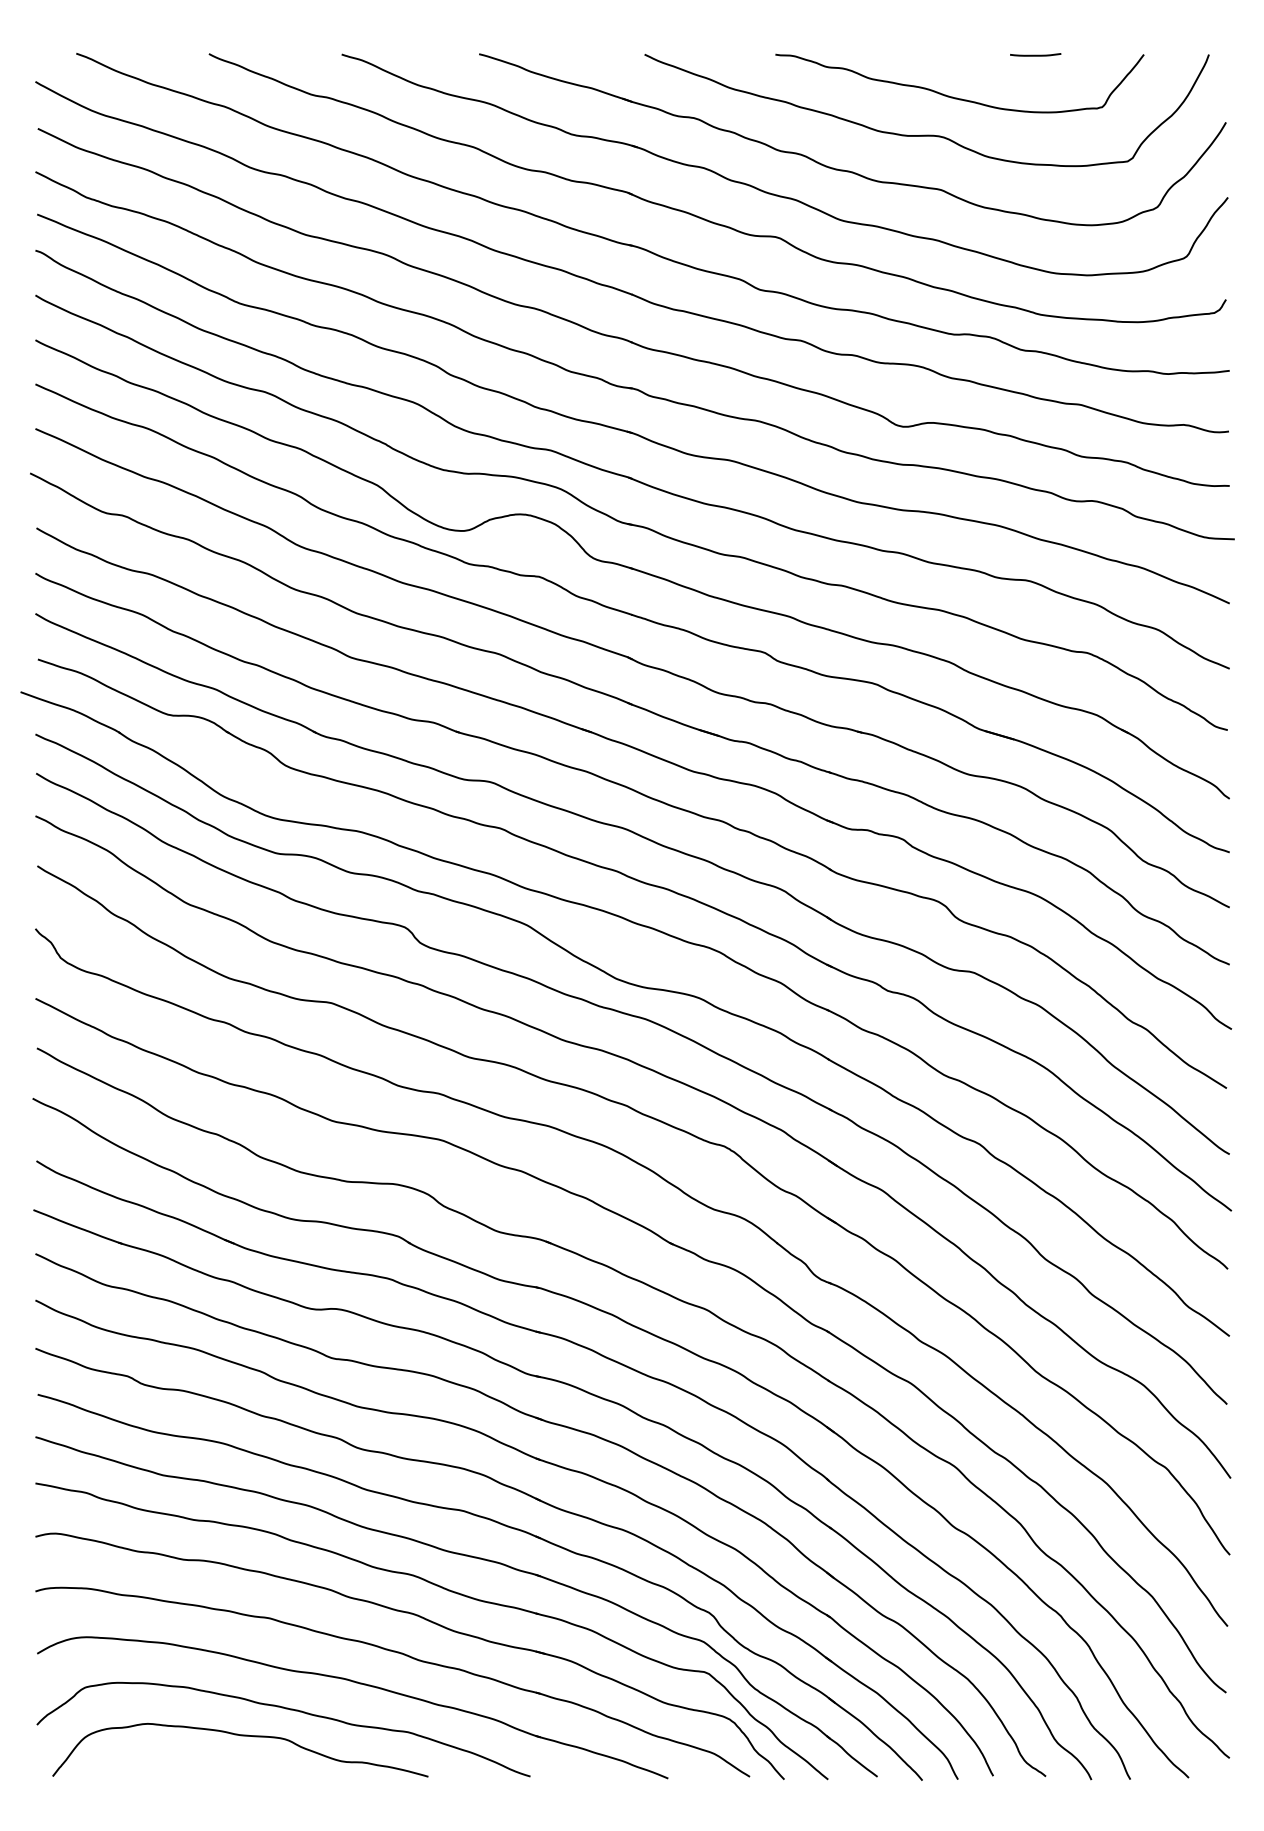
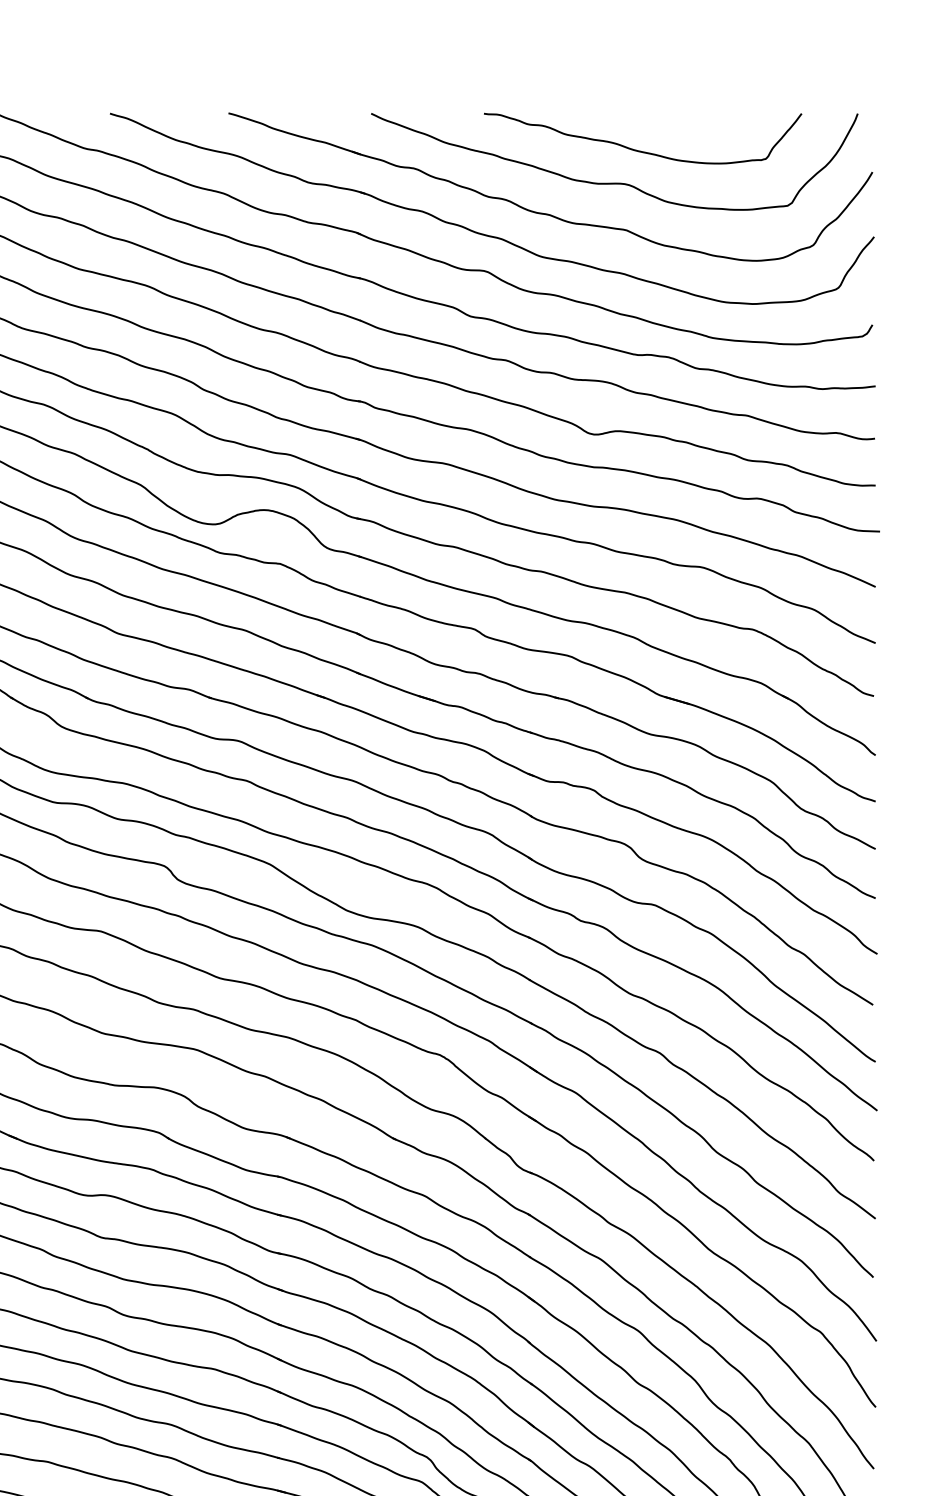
line: (1035, 54) -> (708, 113), removed

